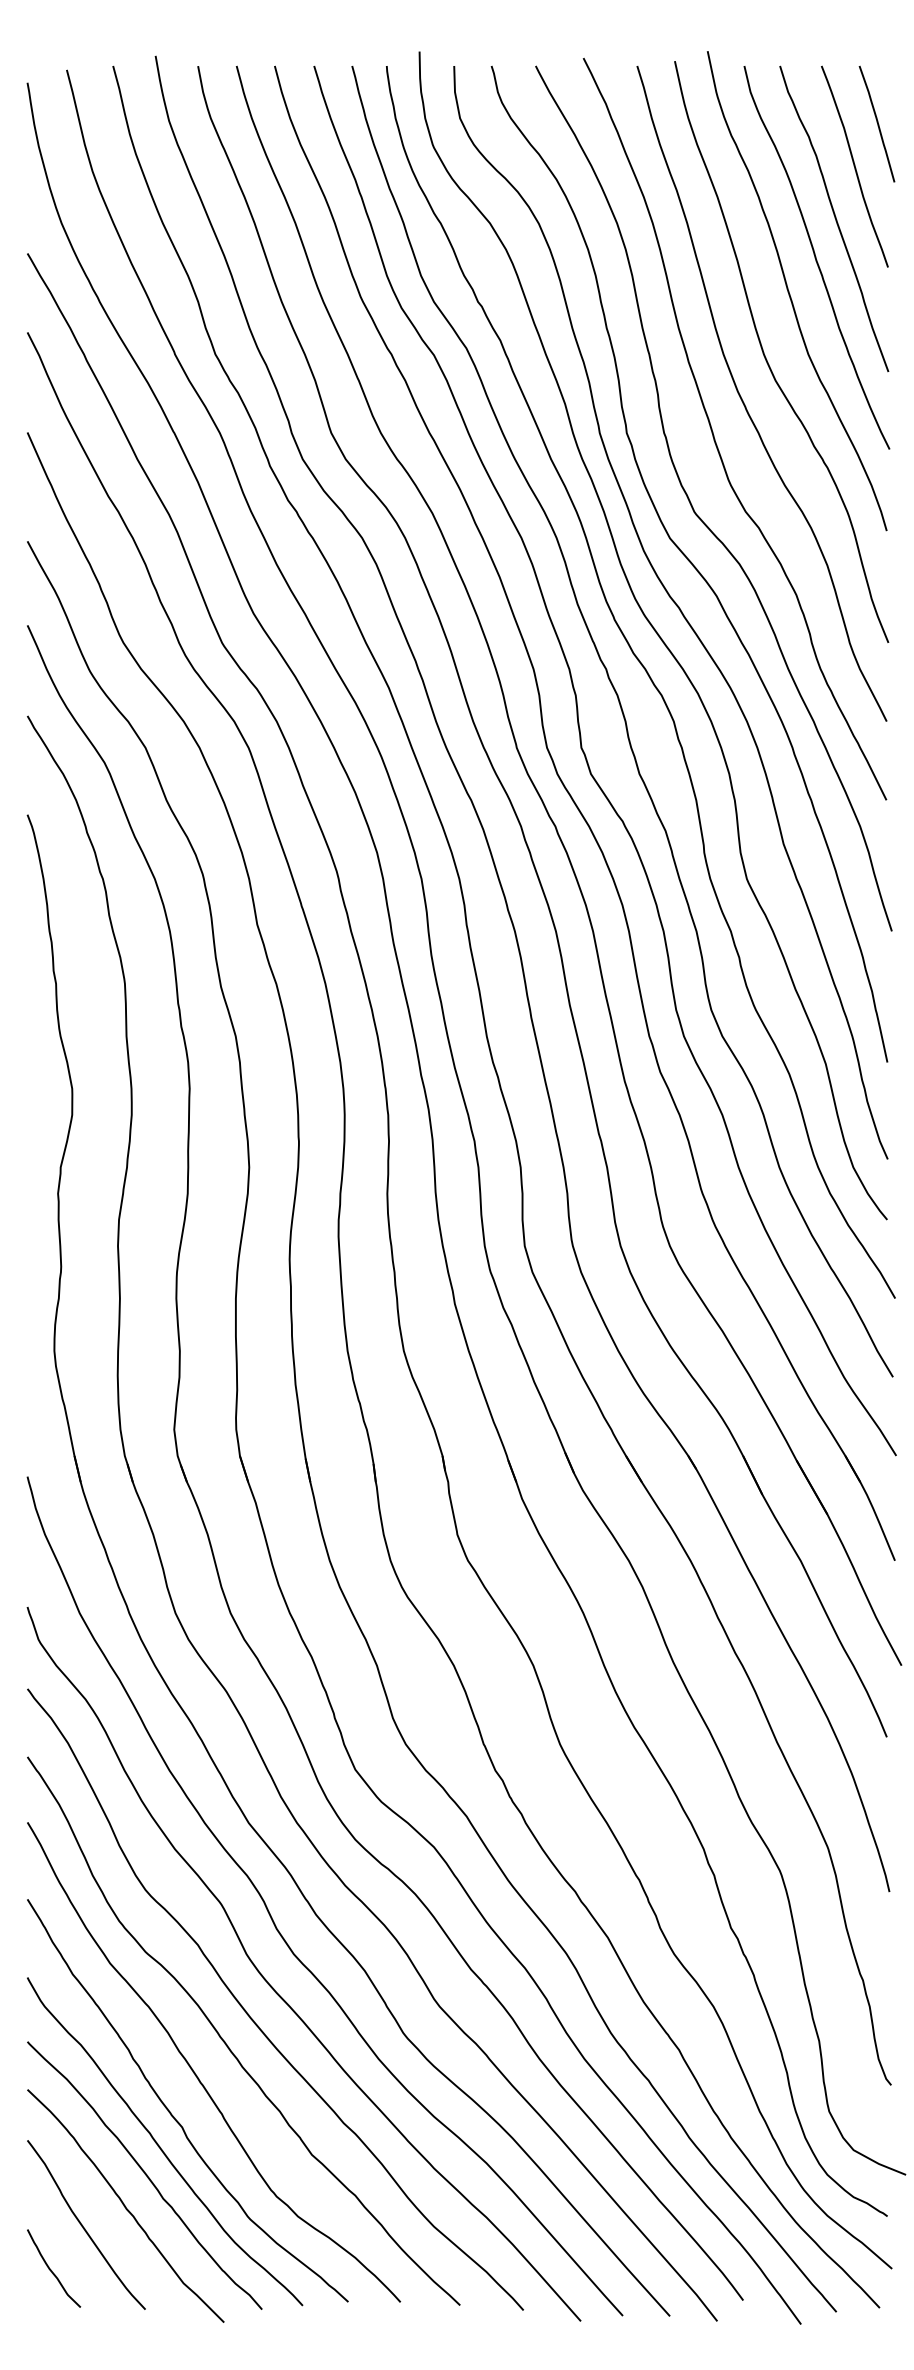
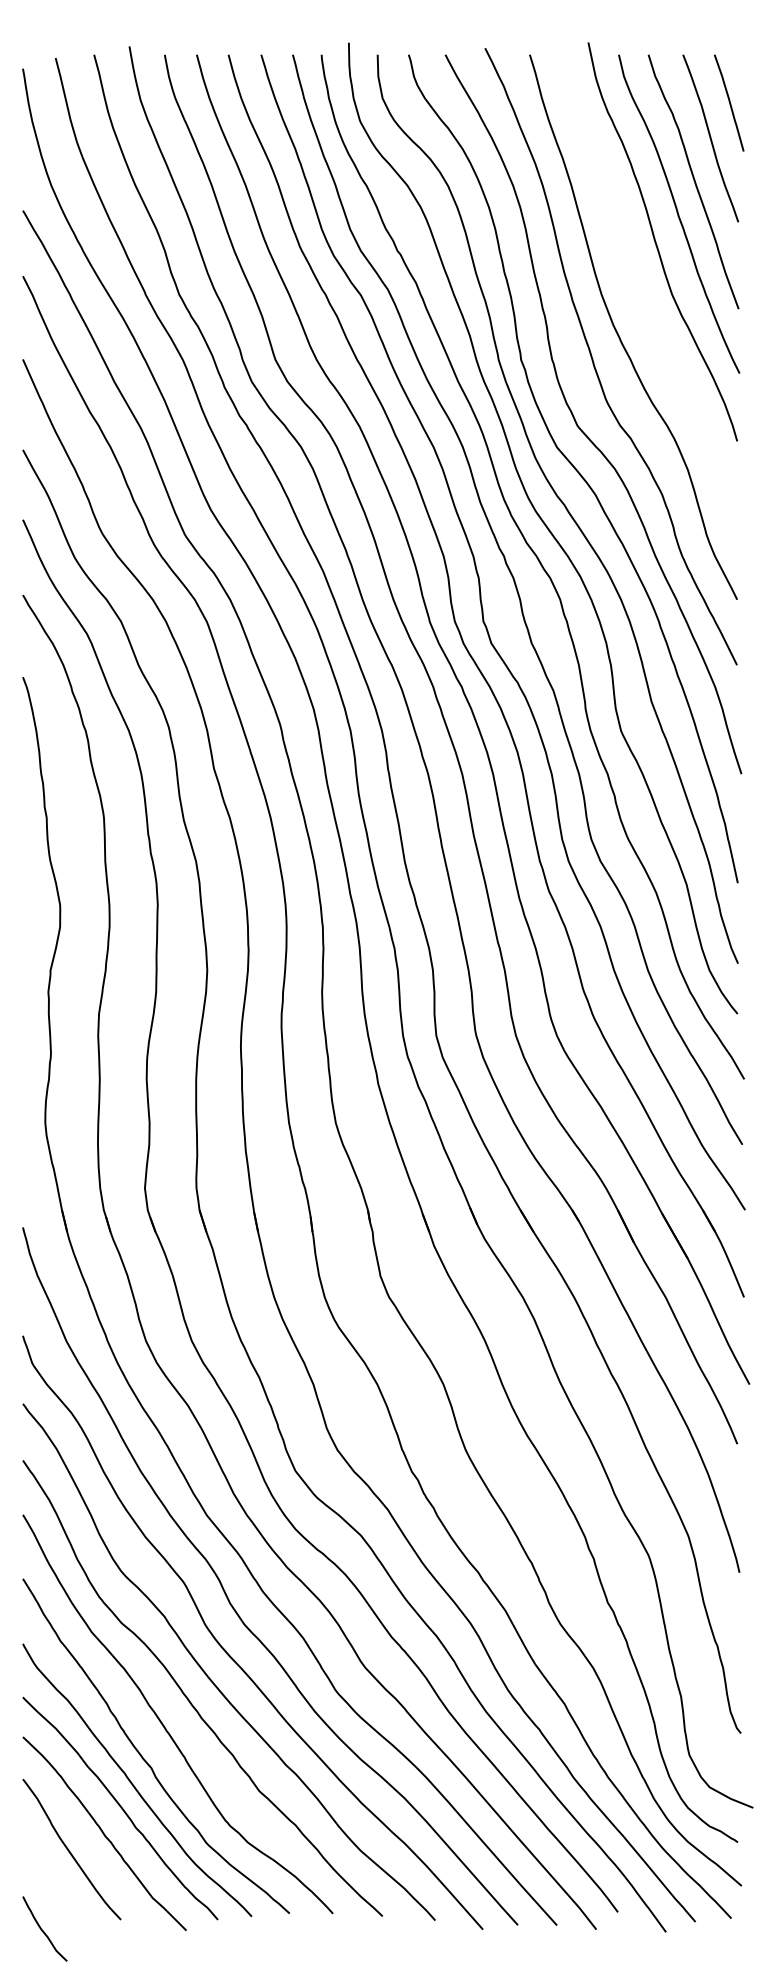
curve: (767, 359) -> (638, 298), removed
curve: (52, 2270) -> (43, 1930), moved

